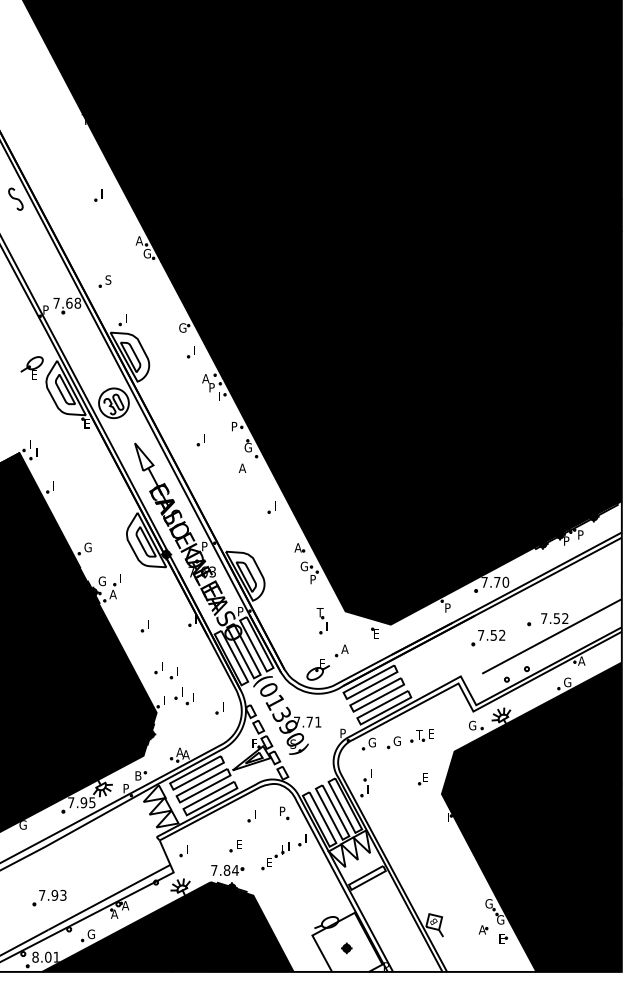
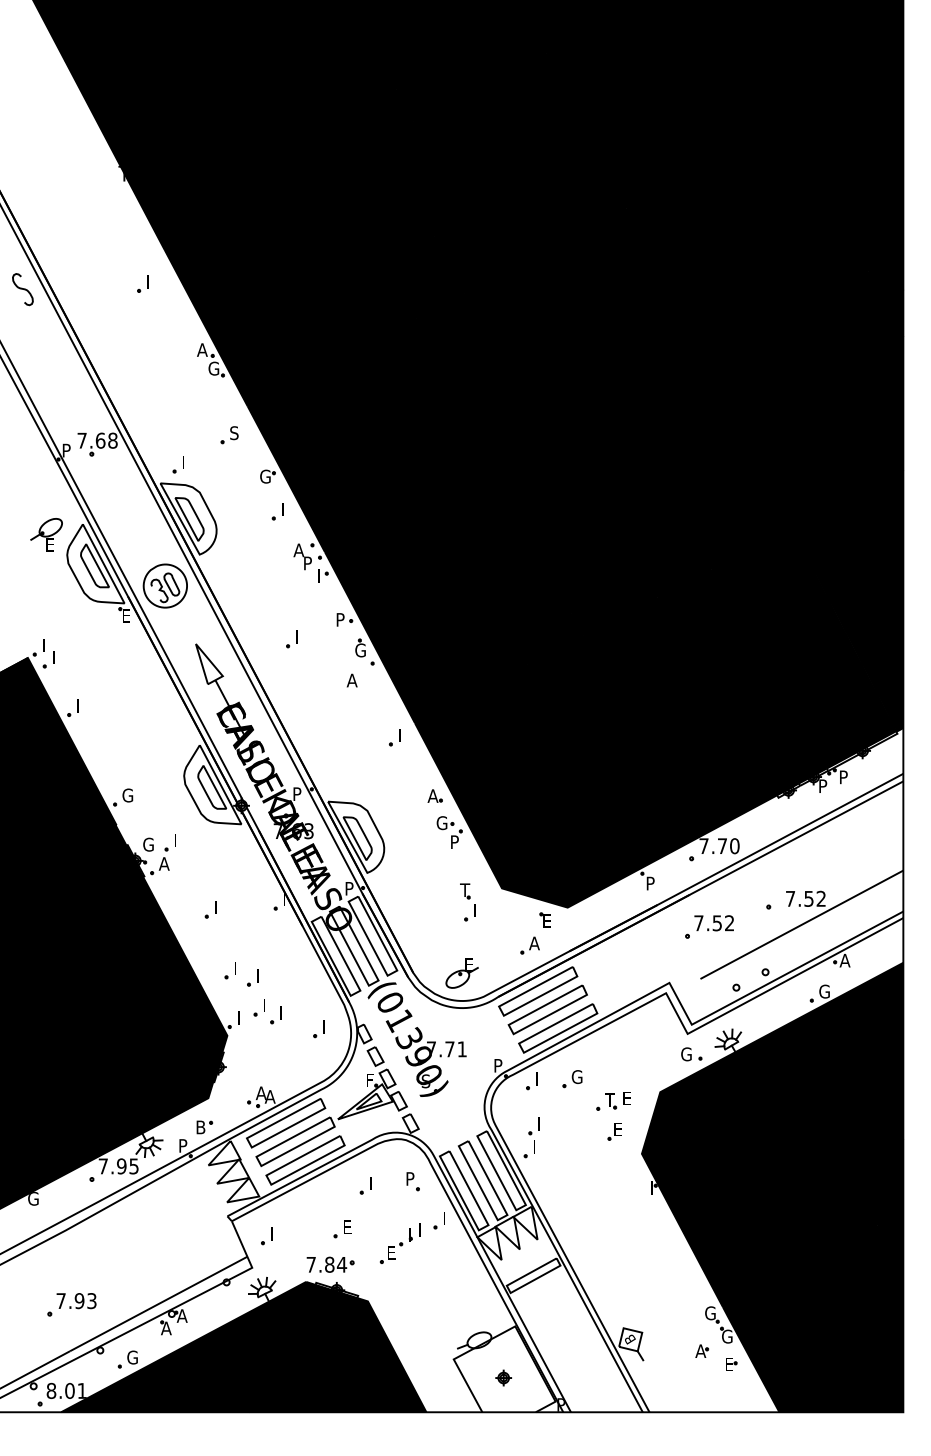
part: (104, 281) -> (228, 435), moved
part: (341, 650) -> (529, 945), moved
part: (421, 735) -> (612, 1100), moved
text: (371, 742) -> (539, 1078), G -> I

